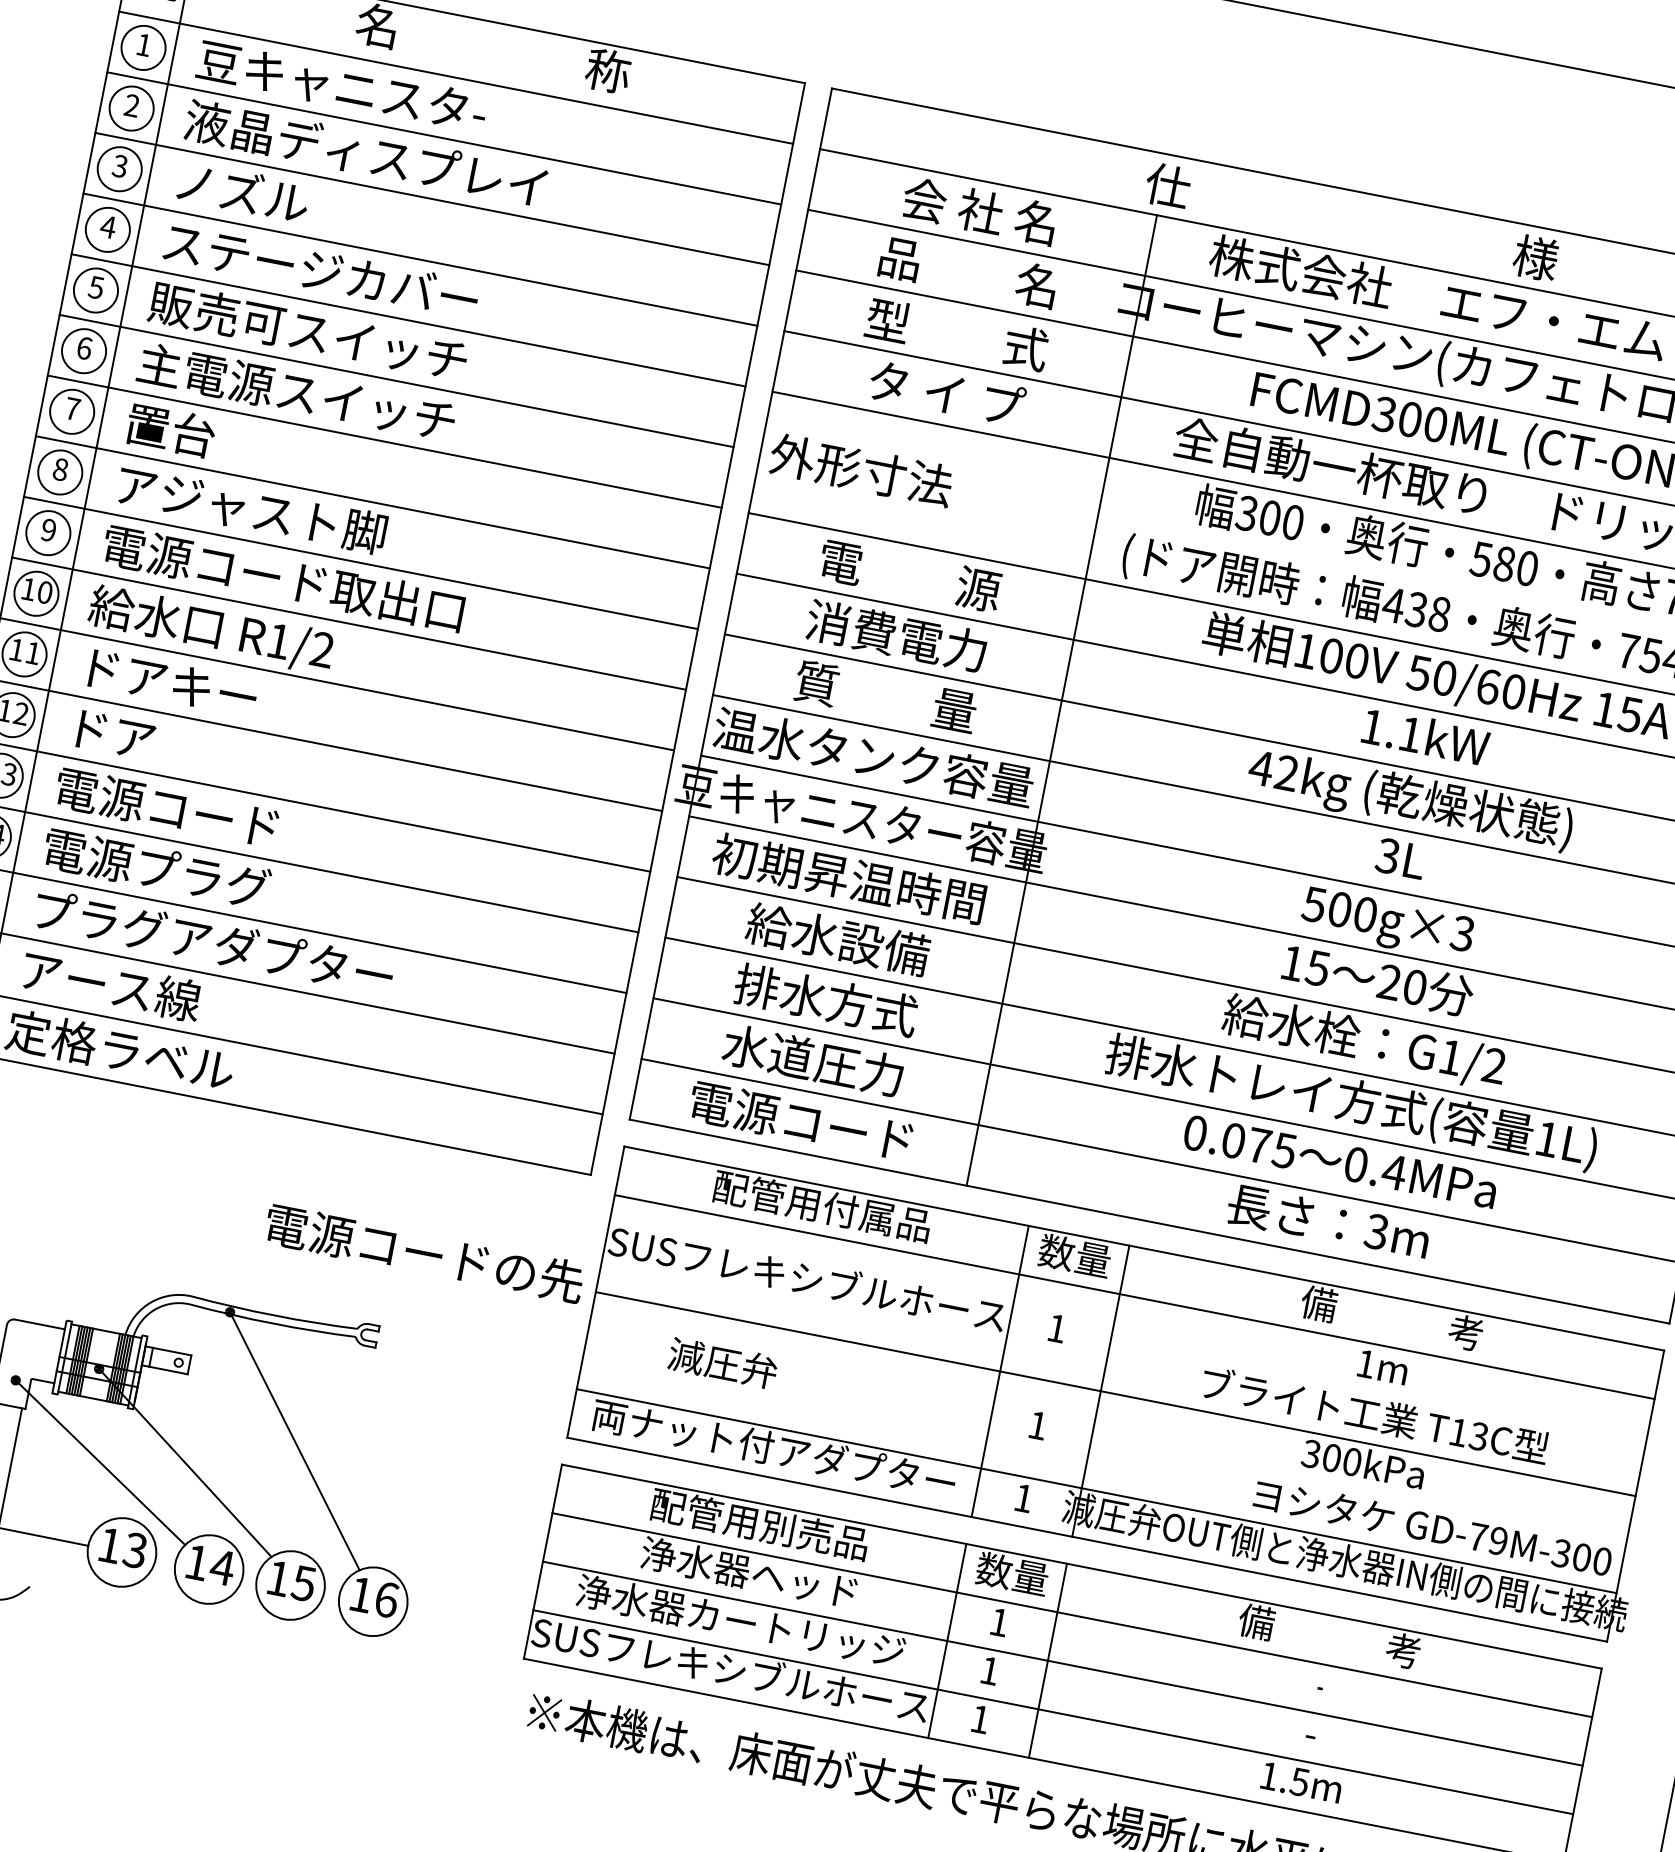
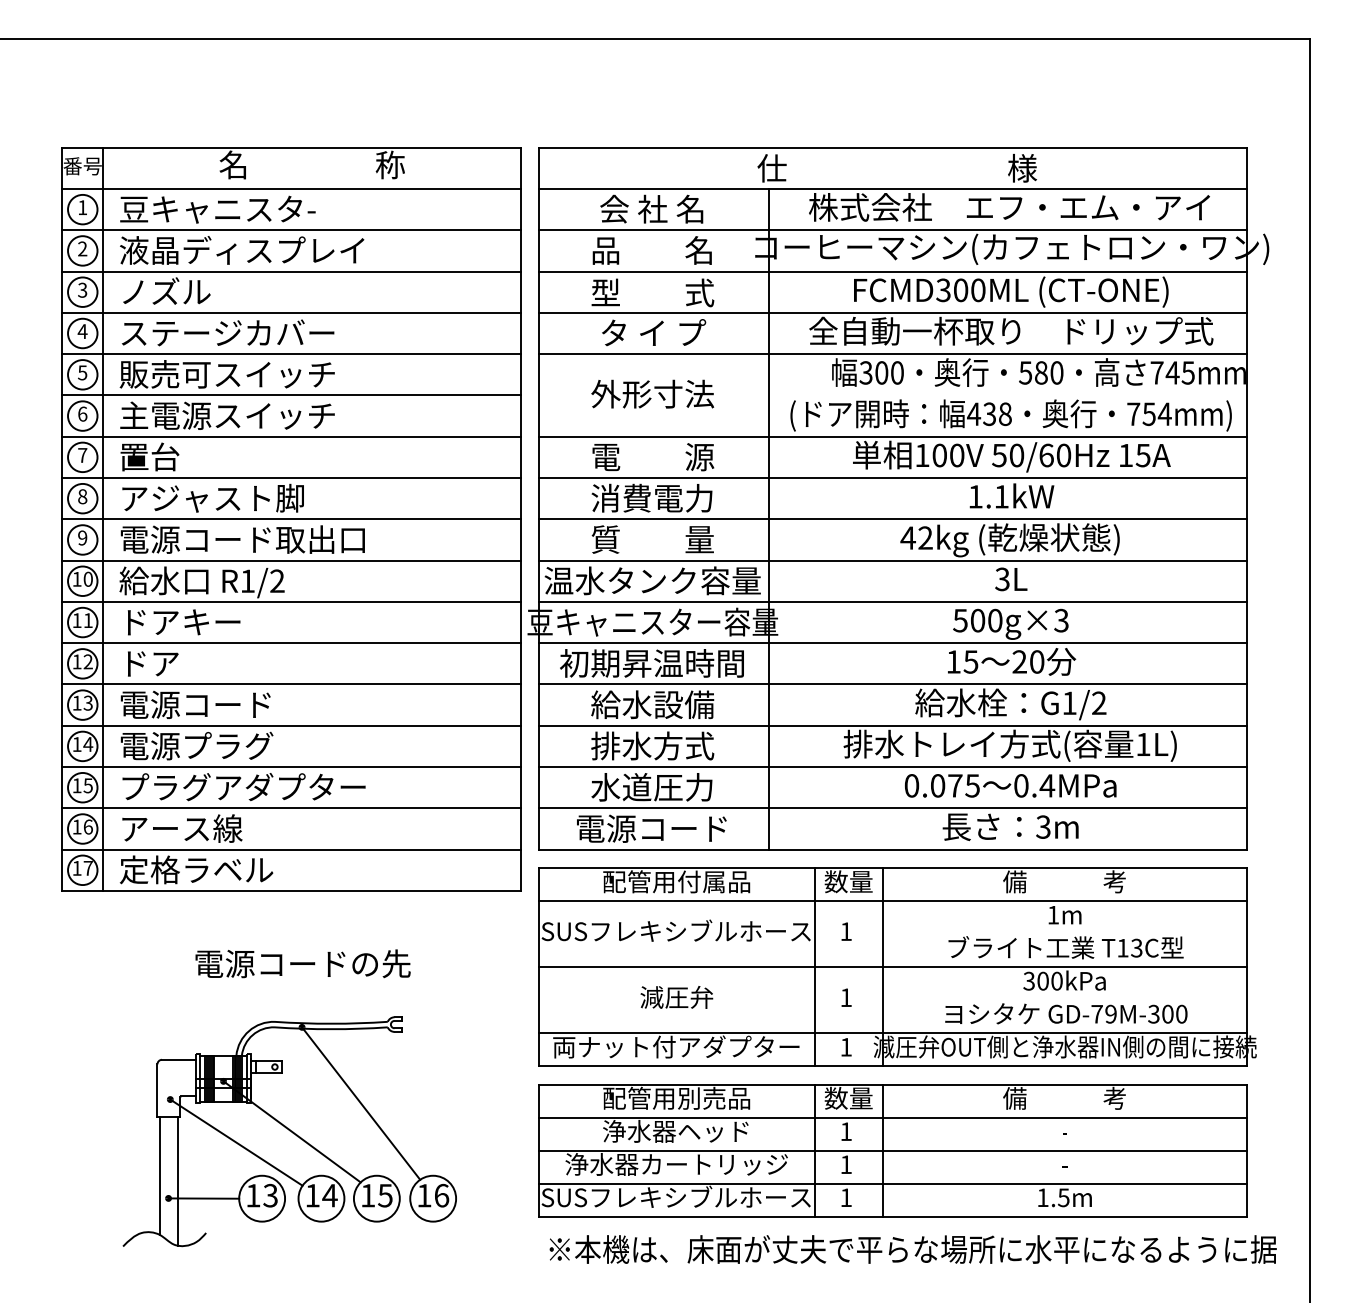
text: (861, 469) -> (652, 393), moved
text: (423, 1252) -> (302, 963), moved
text: (722, 1363) -> (676, 997), moved
text: (1433, 1527) -> (1066, 1013), moved

